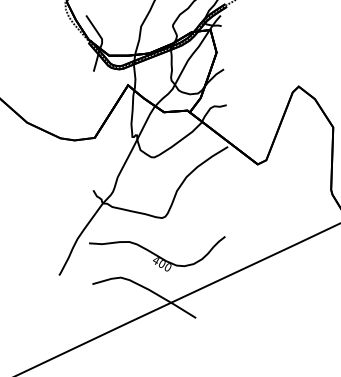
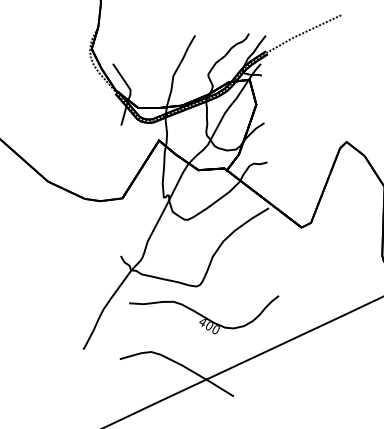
part: (157, 253) -> (204, 314), moved

